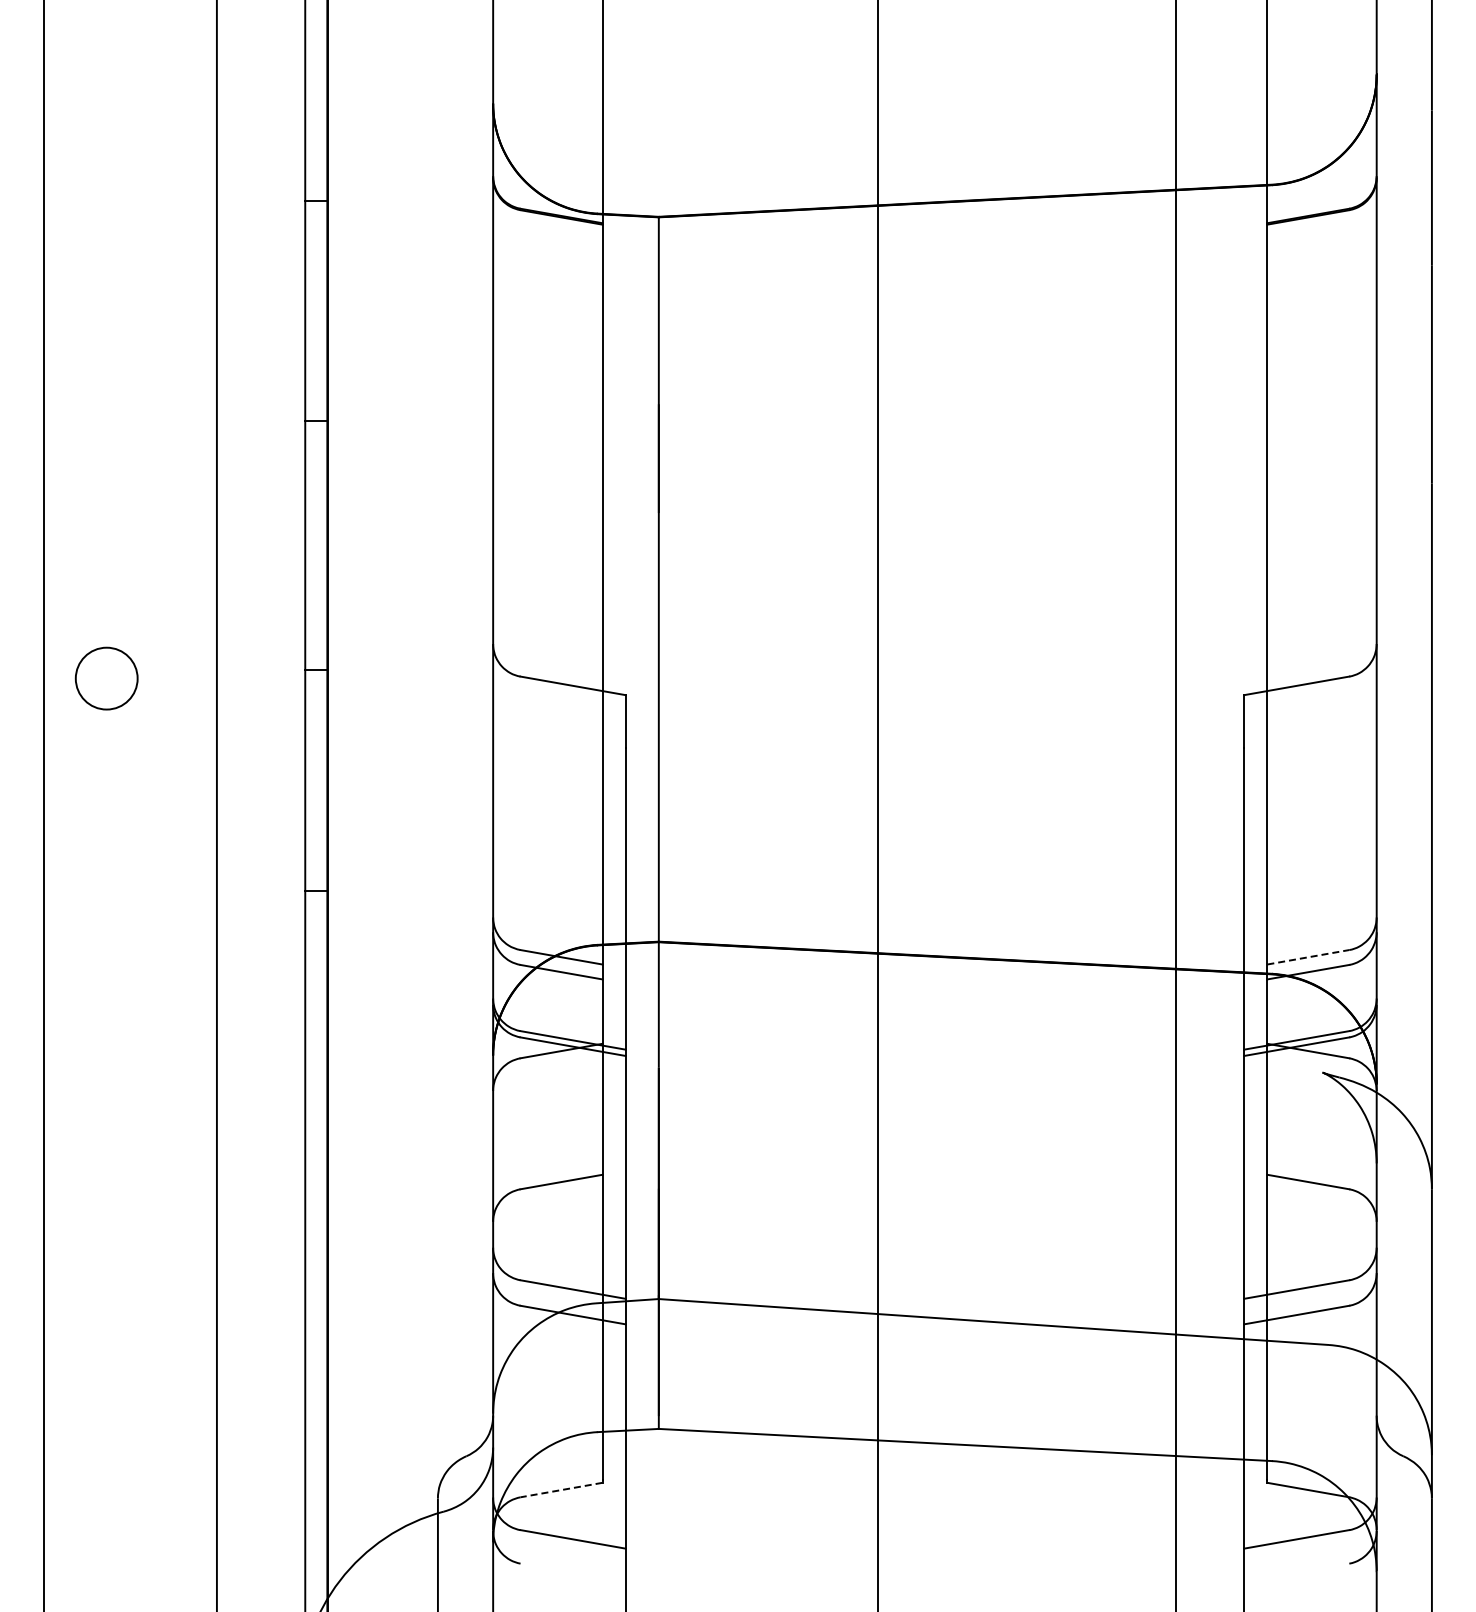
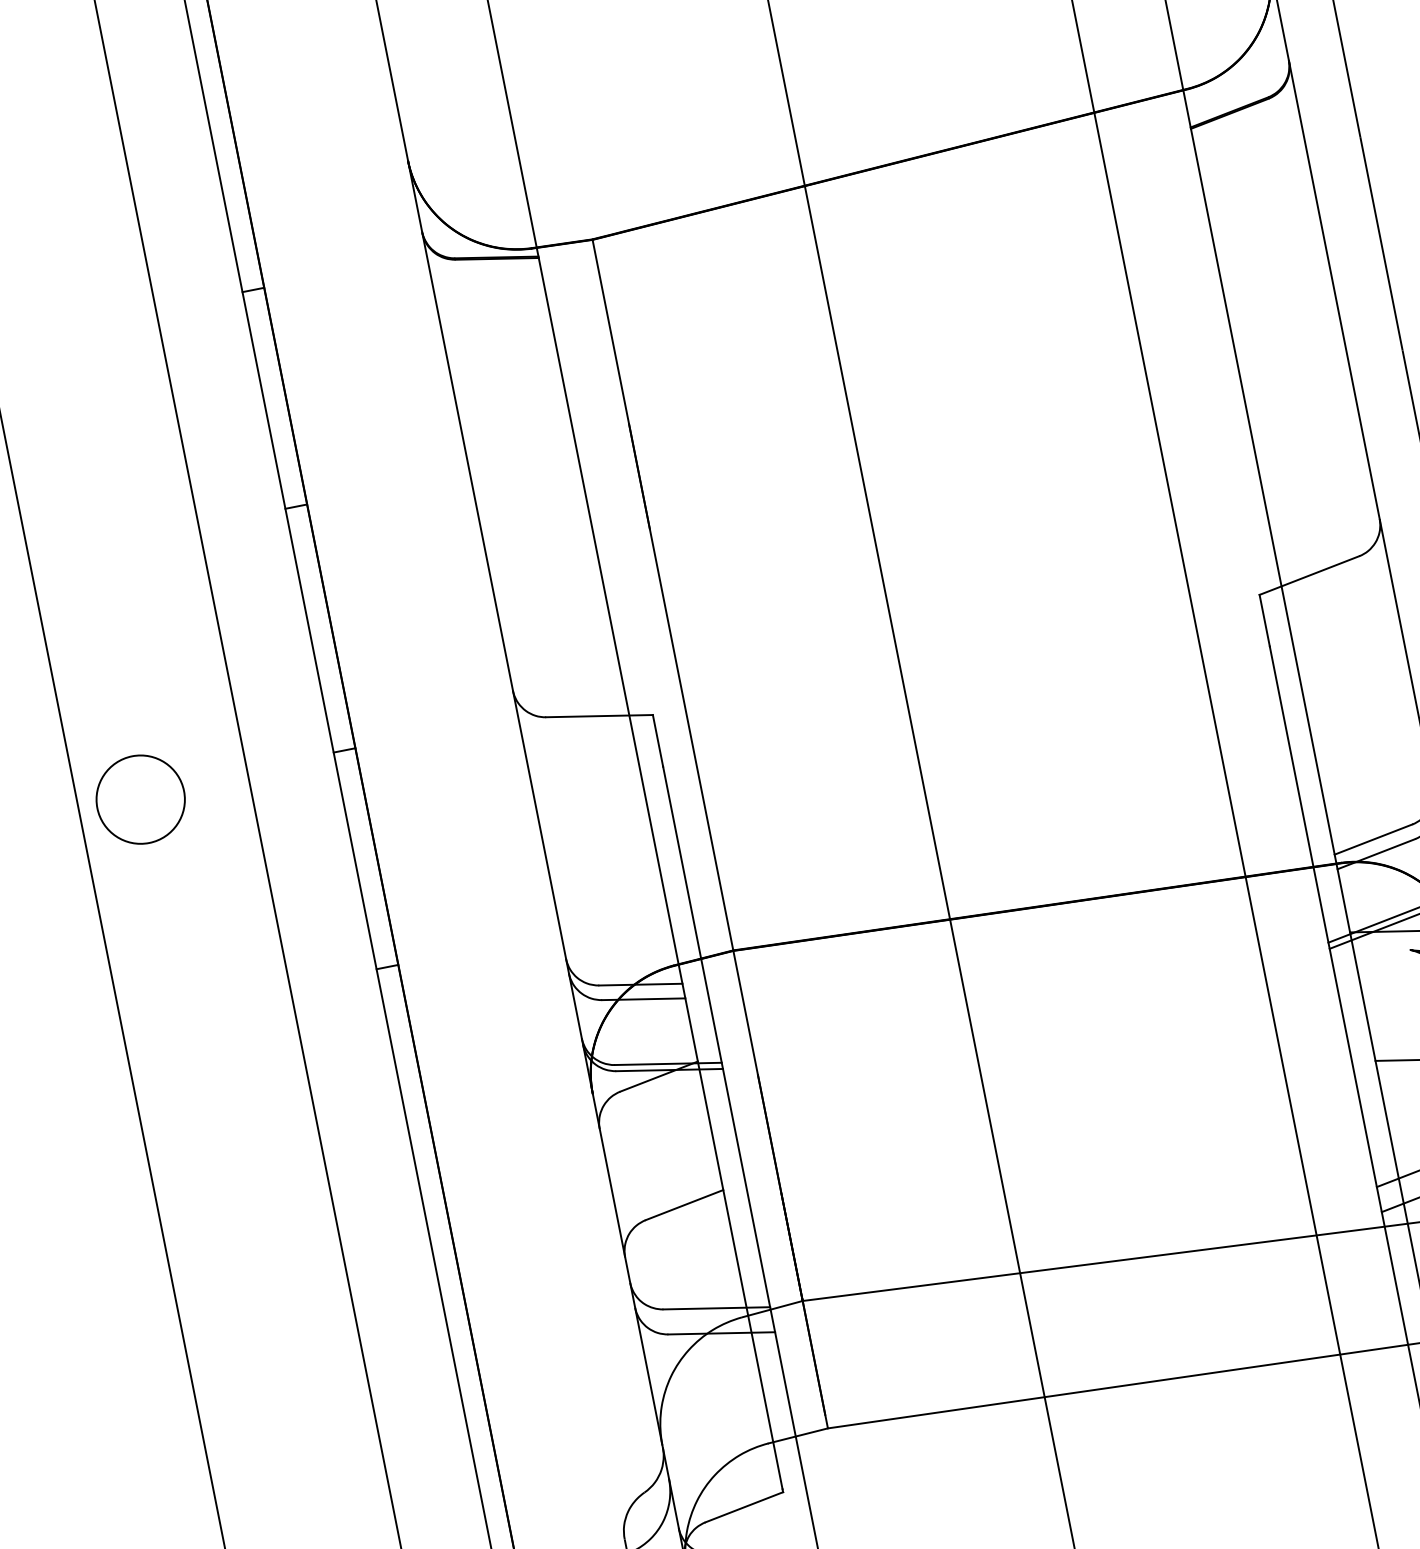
circle: (106, 678) -> (140, 799), size x1.43
line: (1308, 957) -> (1373, 839), dashed -> solid
line: (561, 1490) -> (744, 1507), dashed -> solid

